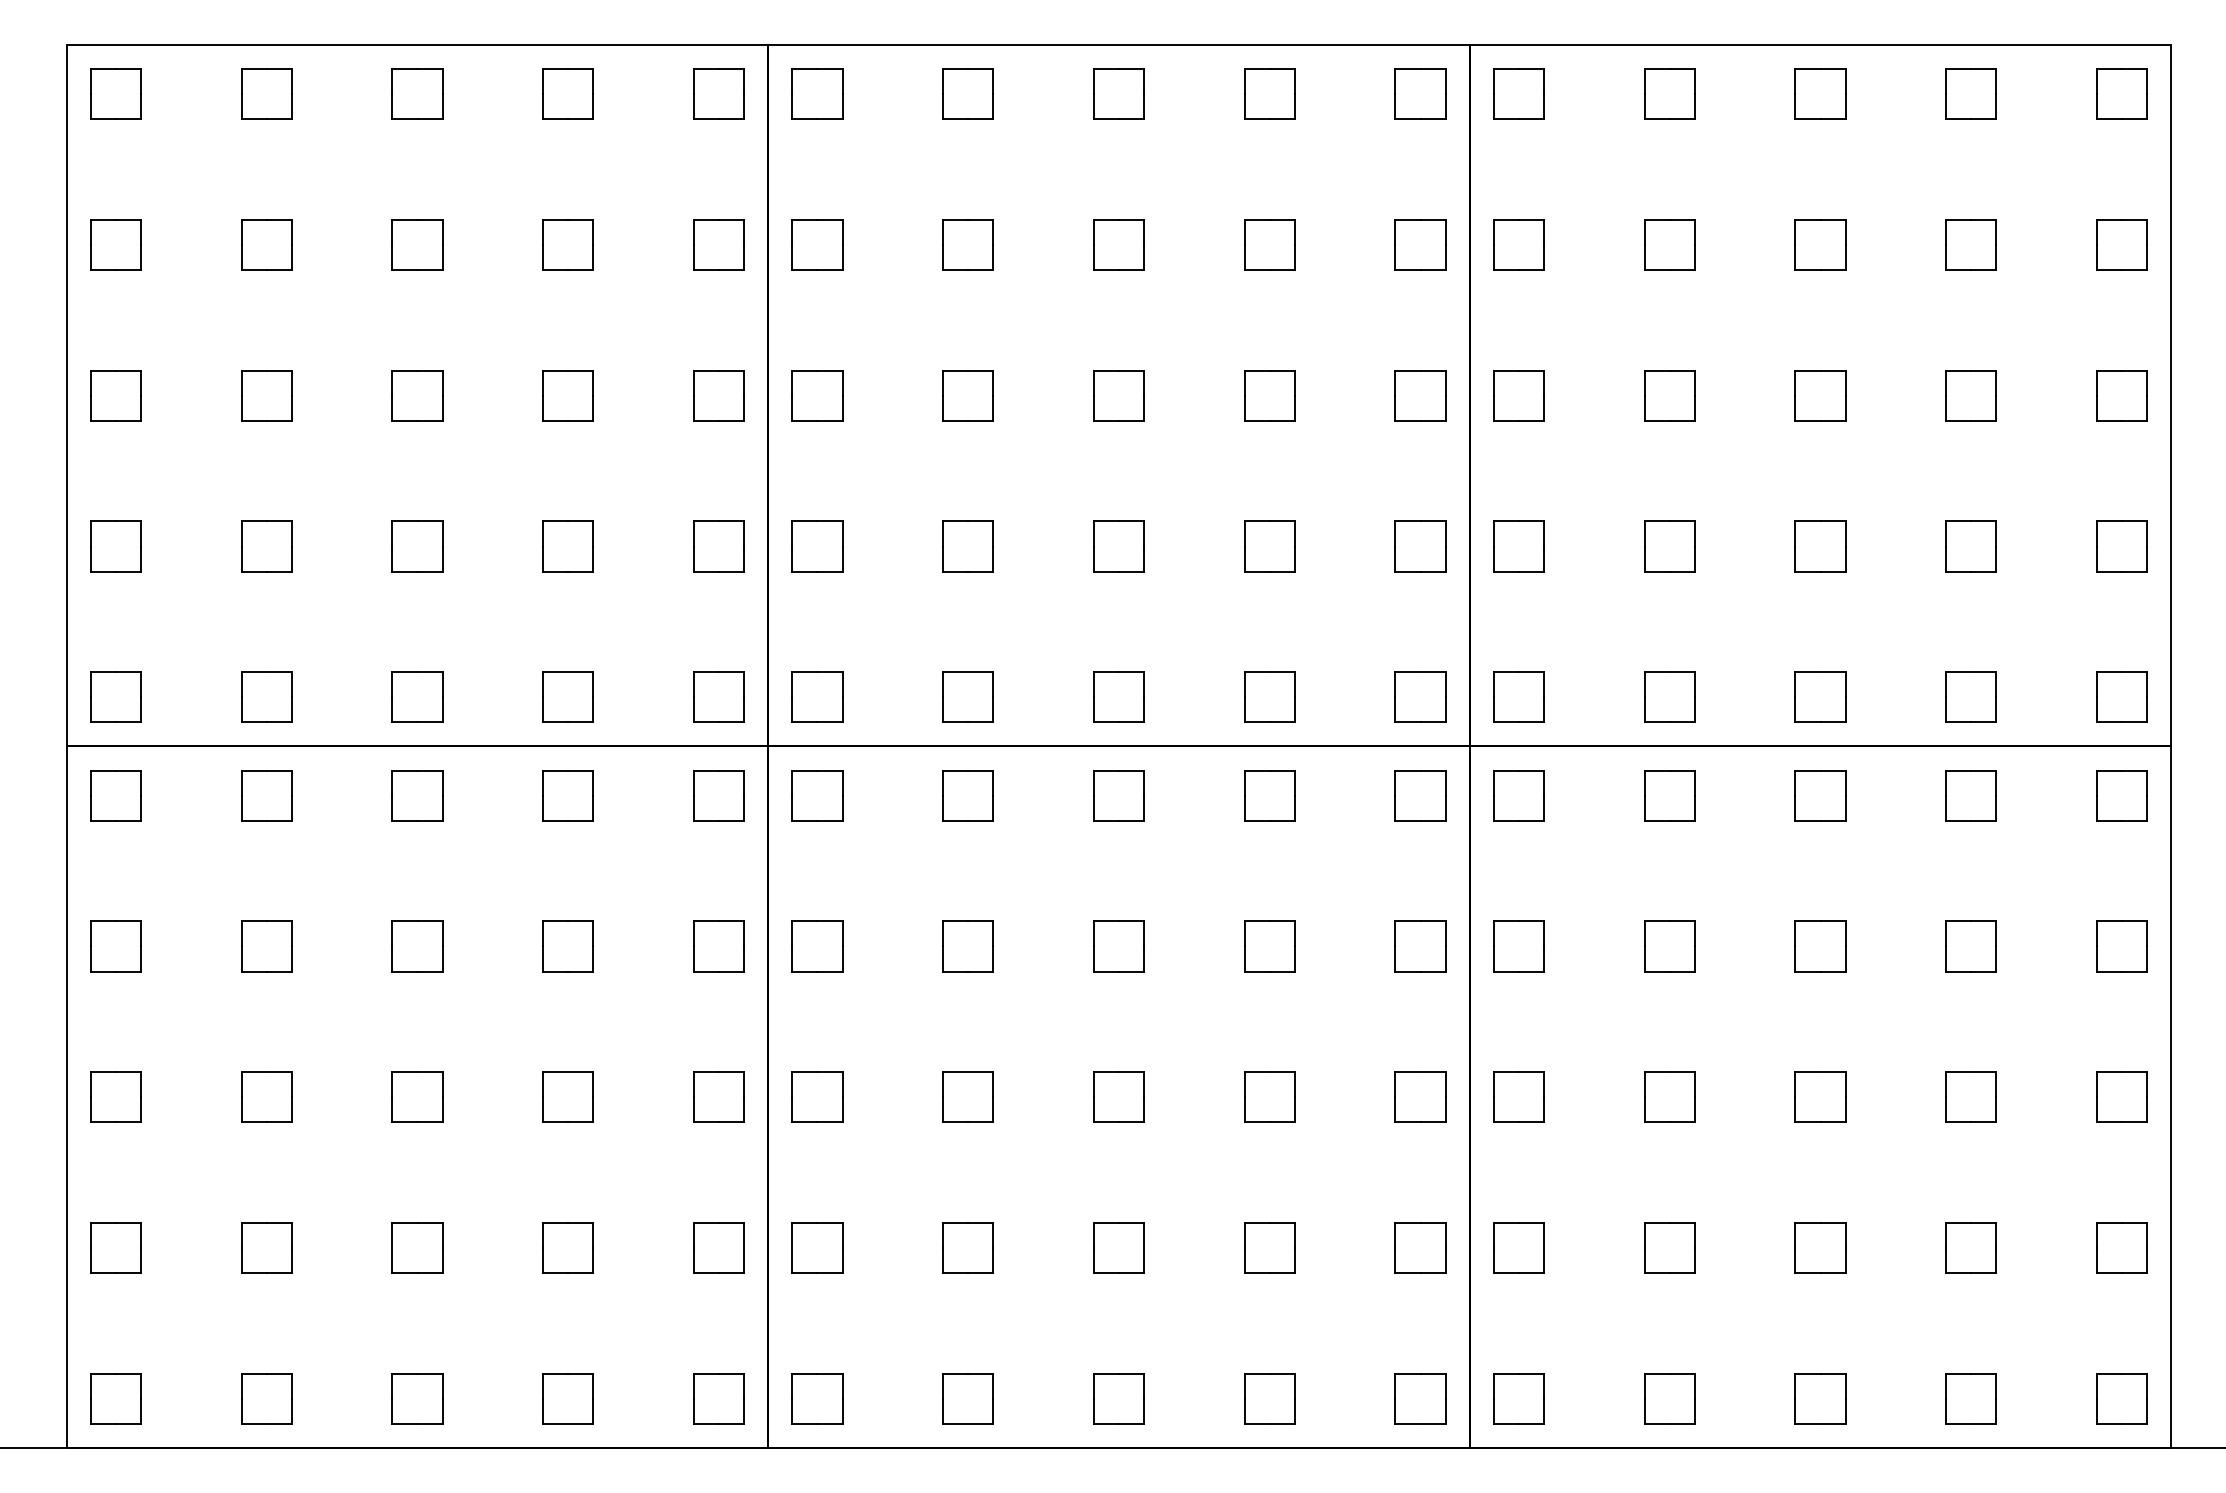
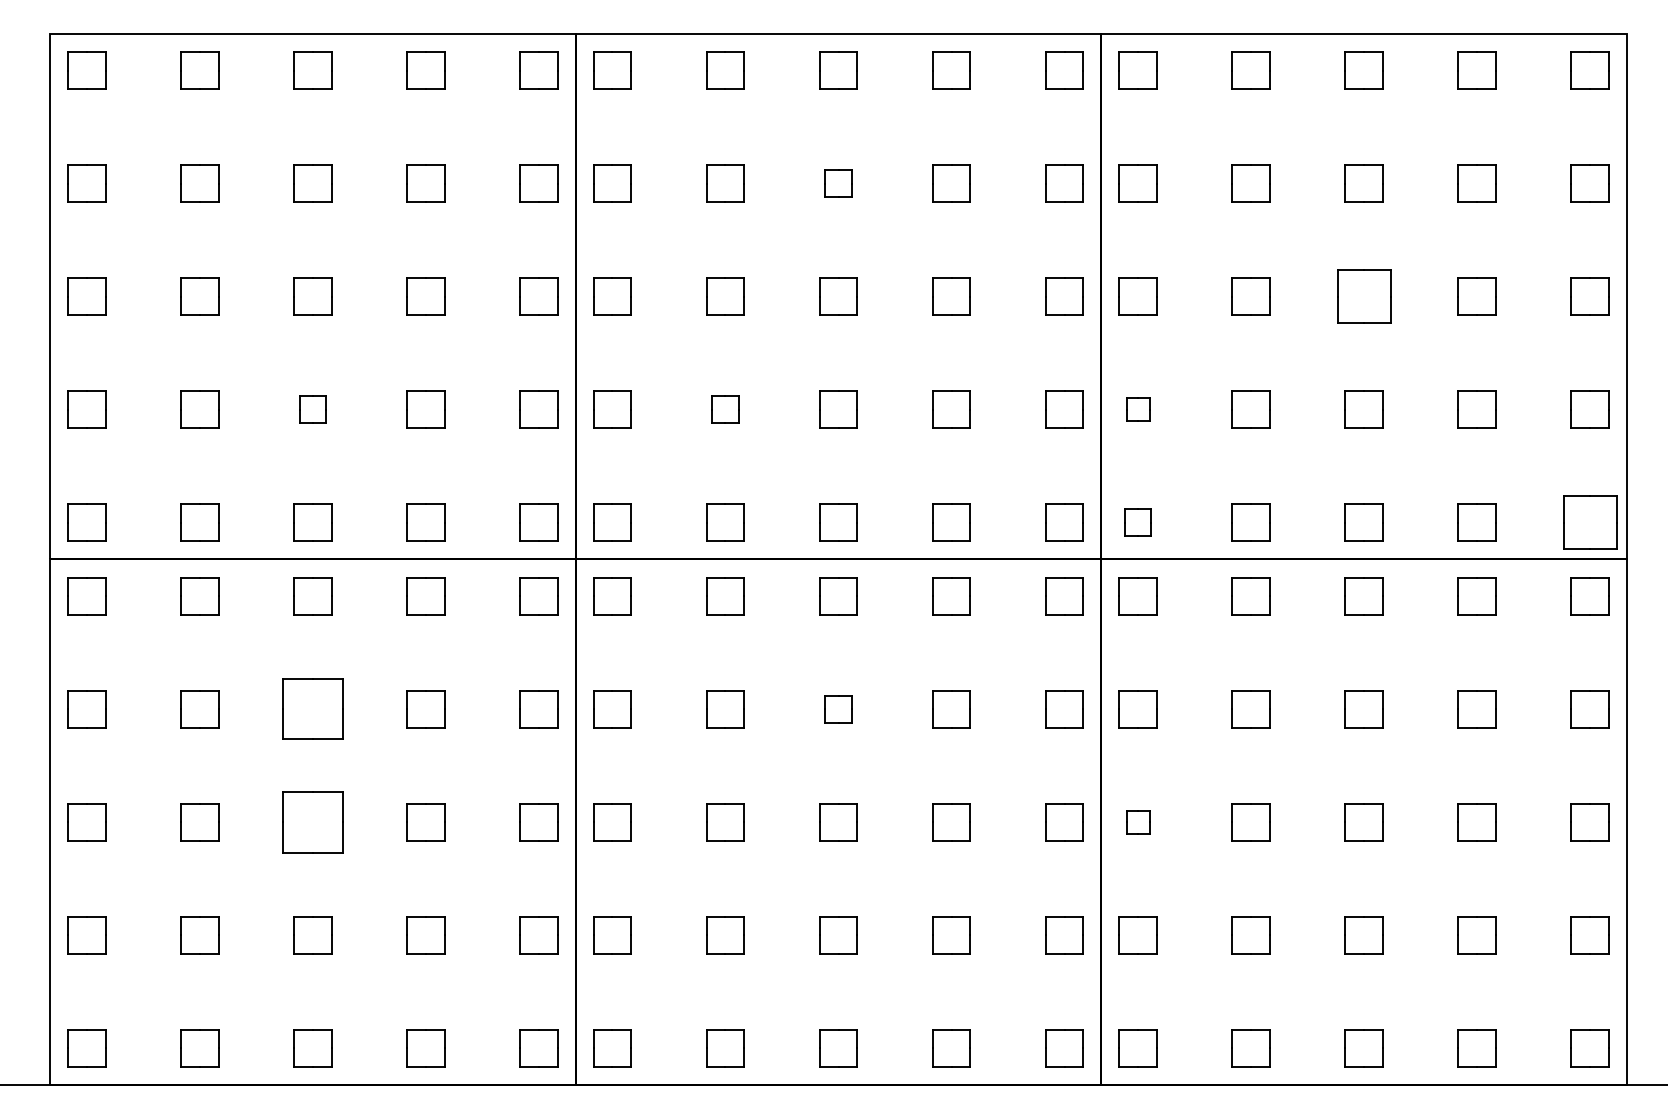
part: (1118, 244) -> (838, 183), size x0.7
part: (1820, 395) -> (1364, 296), size x1.4
part: (417, 546) -> (312, 409), size x0.7
part: (967, 546) -> (724, 409), size x0.7
part: (1518, 546) -> (1137, 409), size x0.6
part: (1518, 696) -> (1137, 522), size x0.7
part: (2121, 696) -> (1589, 522), size x1.4
part: (417, 946) -> (312, 709), size x1.6
part: (1118, 946) -> (838, 709), size x0.7
part: (417, 1096) -> (312, 821), size x1.6
part: (1518, 1096) -> (1137, 821), size x0.6

